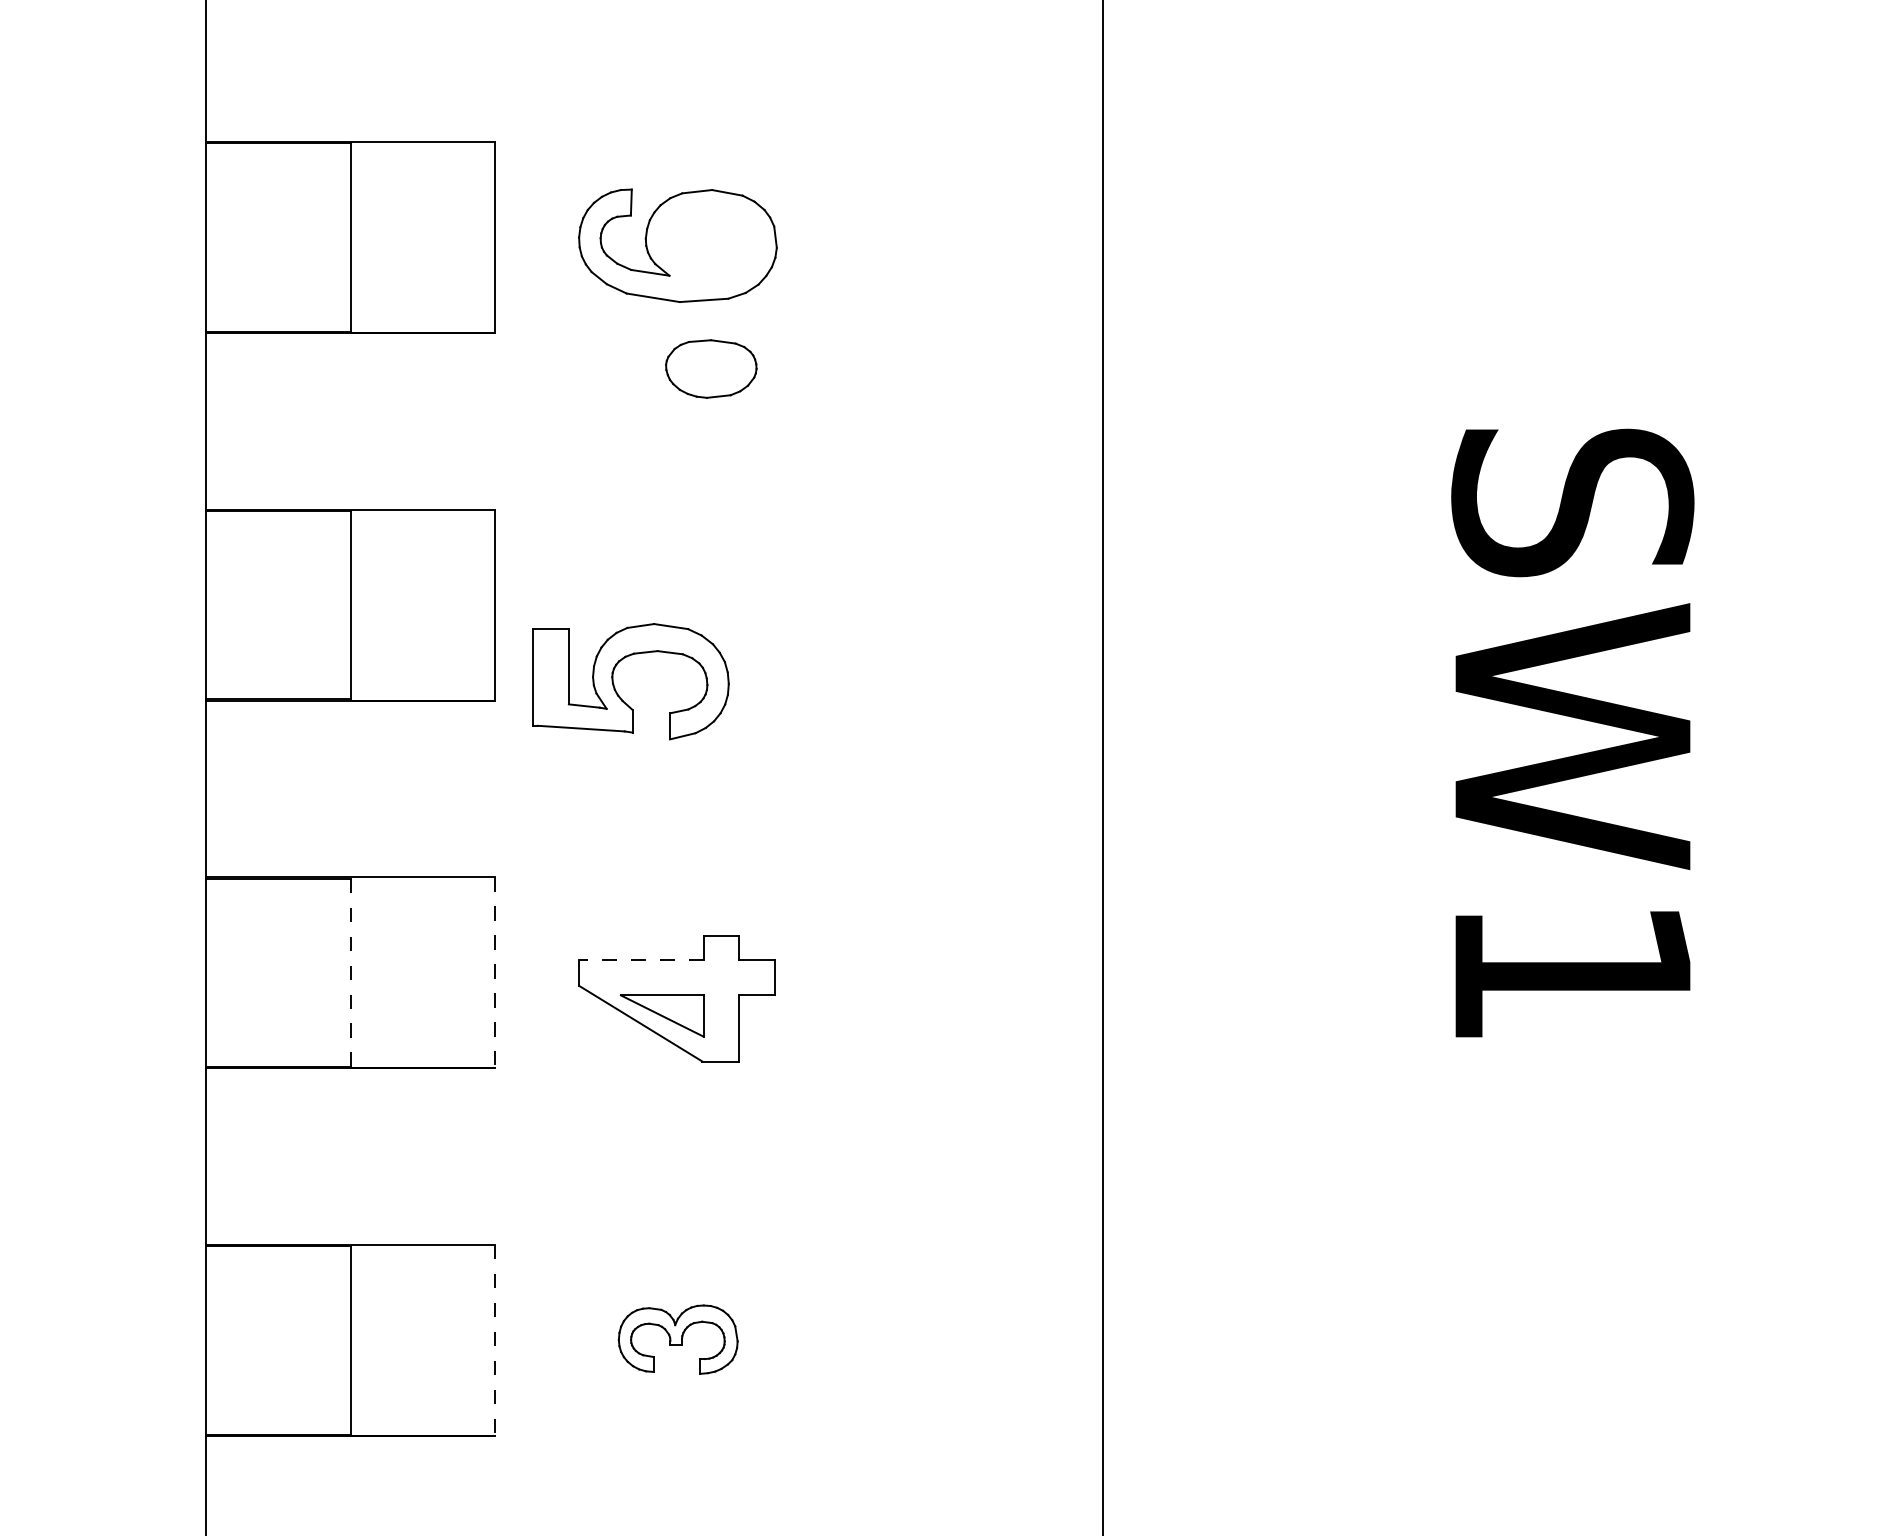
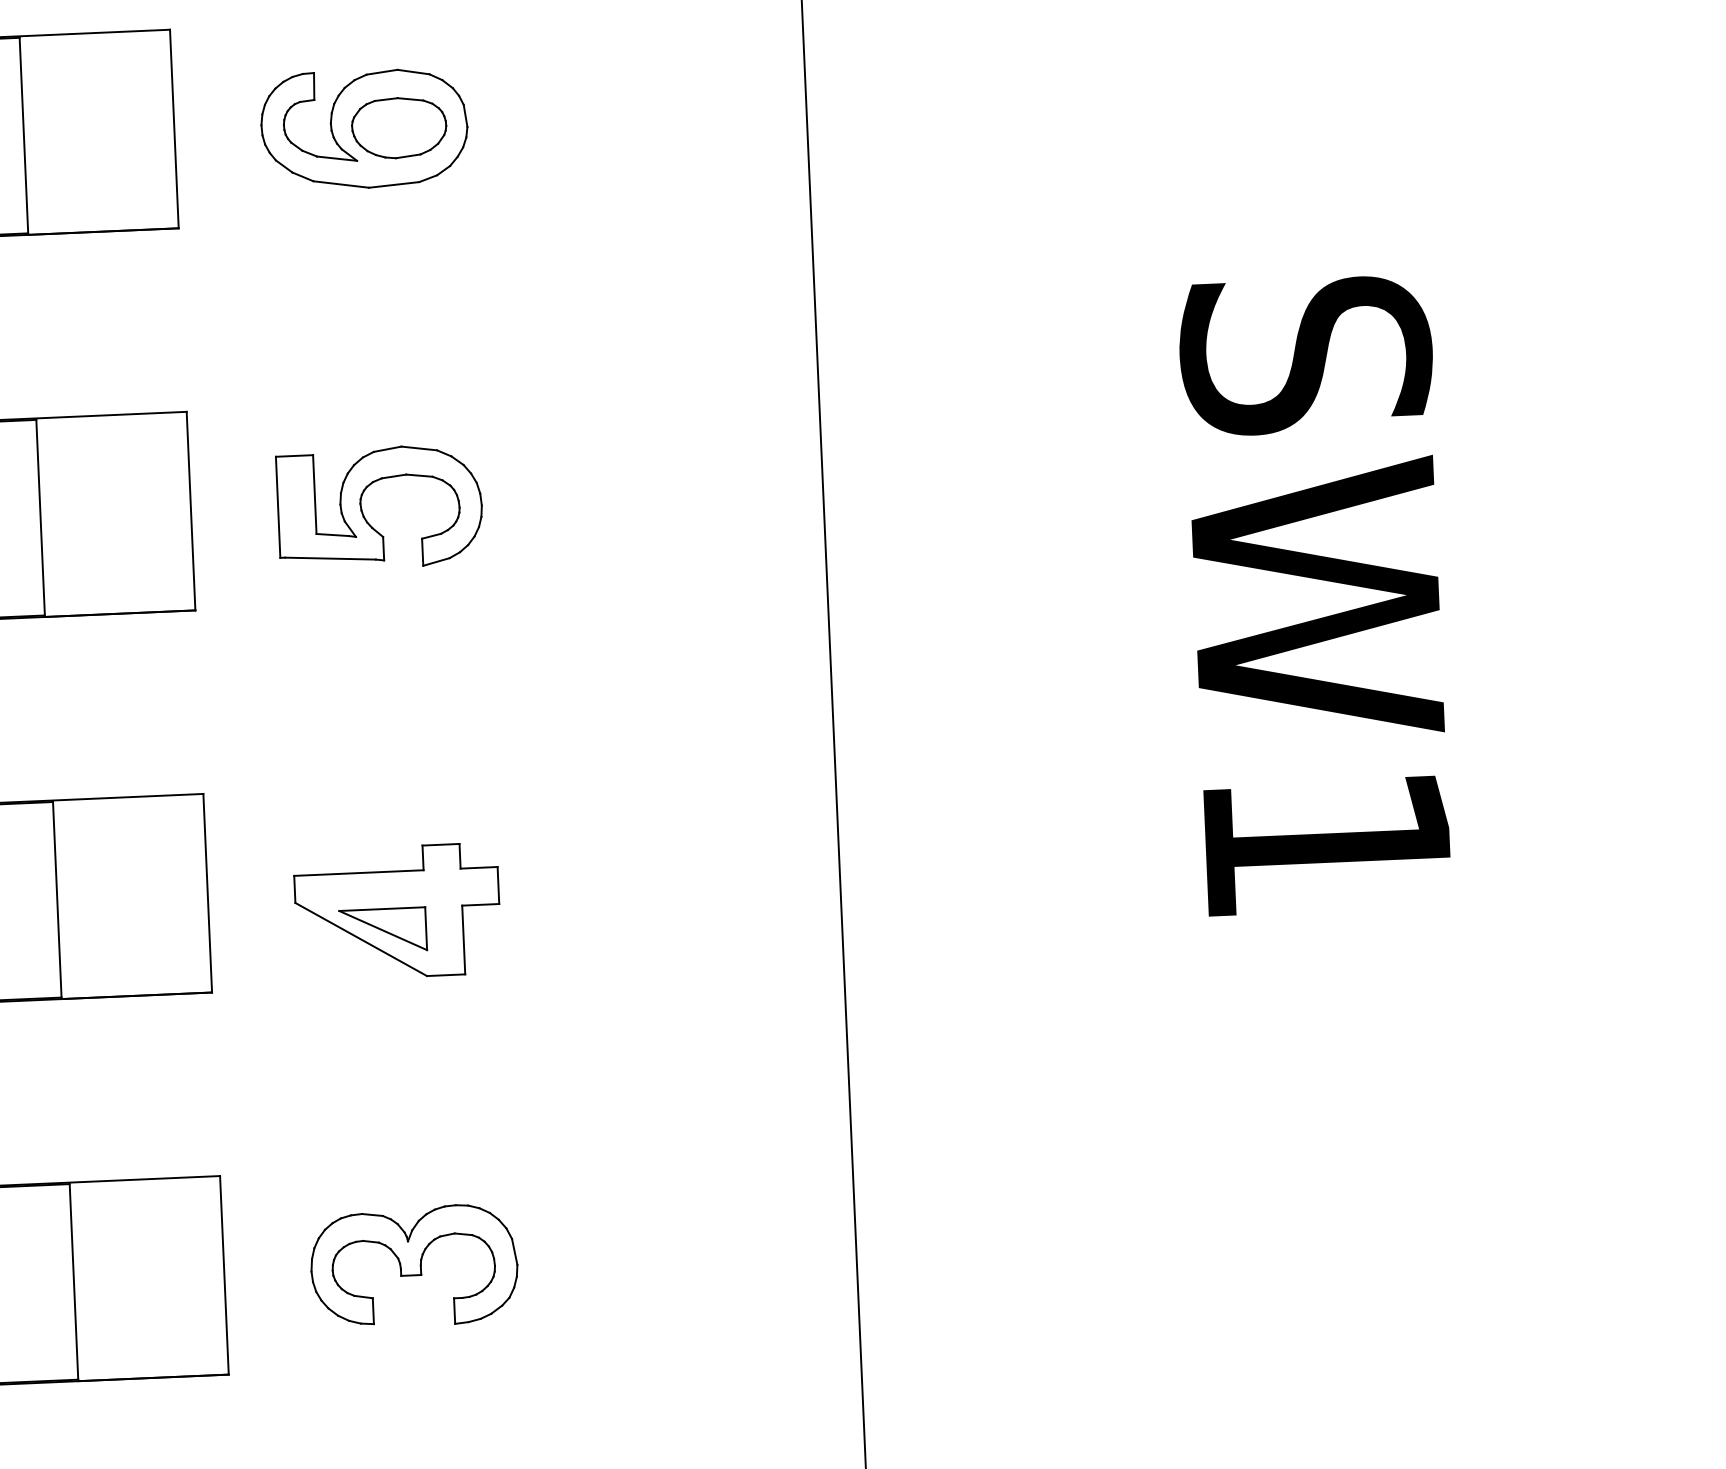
part: (711, 368) -> (399, 127), moved
part: (615, 687) -> (364, 514), moved
line: (640, 959) -> (358, 872), dashed -> solid
line: (495, 972) -> (207, 892), dashed -> solid
line: (350, 973) -> (57, 900), dashed -> solid
part: (678, 1339) -> (414, 1266), size x1.67
line: (495, 1340) -> (224, 1275), dashed -> solid

